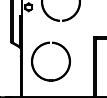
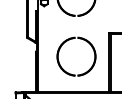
part: (47, 44) -> (73, 39), moved

